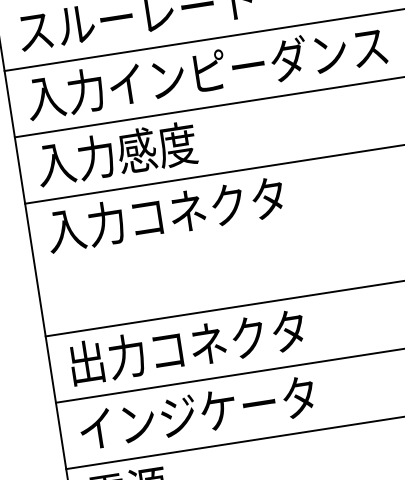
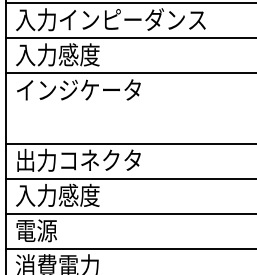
text: (145, 216) -> (67, 89), 入力コネクタ -> インジケータ
text: (196, 411) -> (78, 194), インジケータ -> 入力感度

